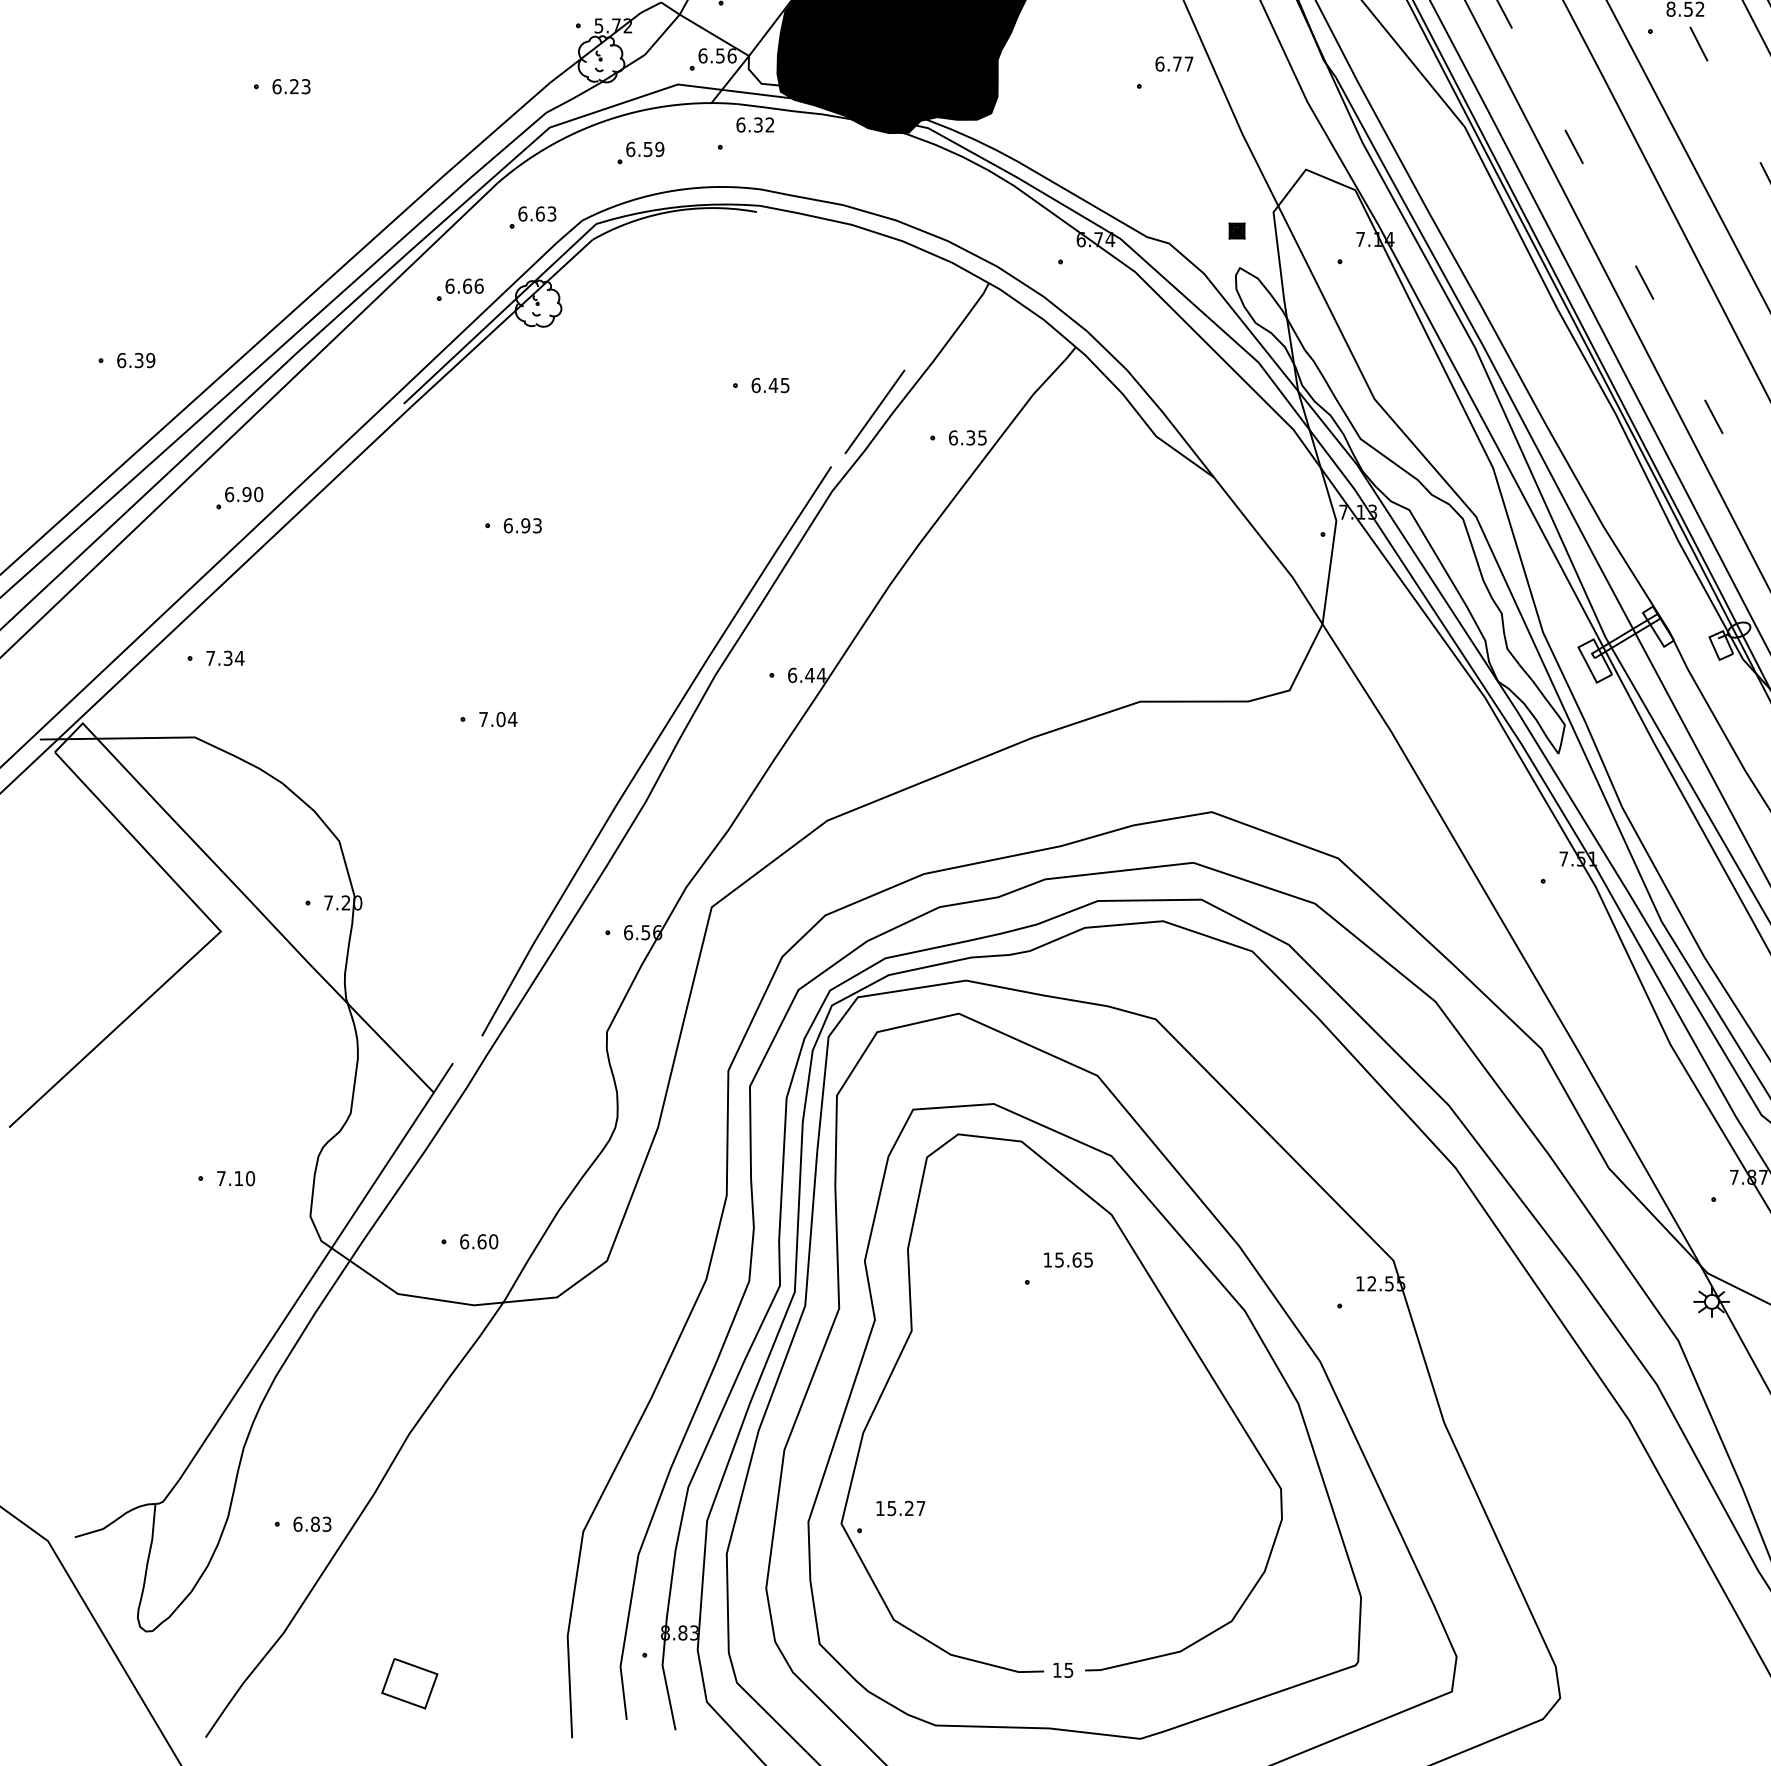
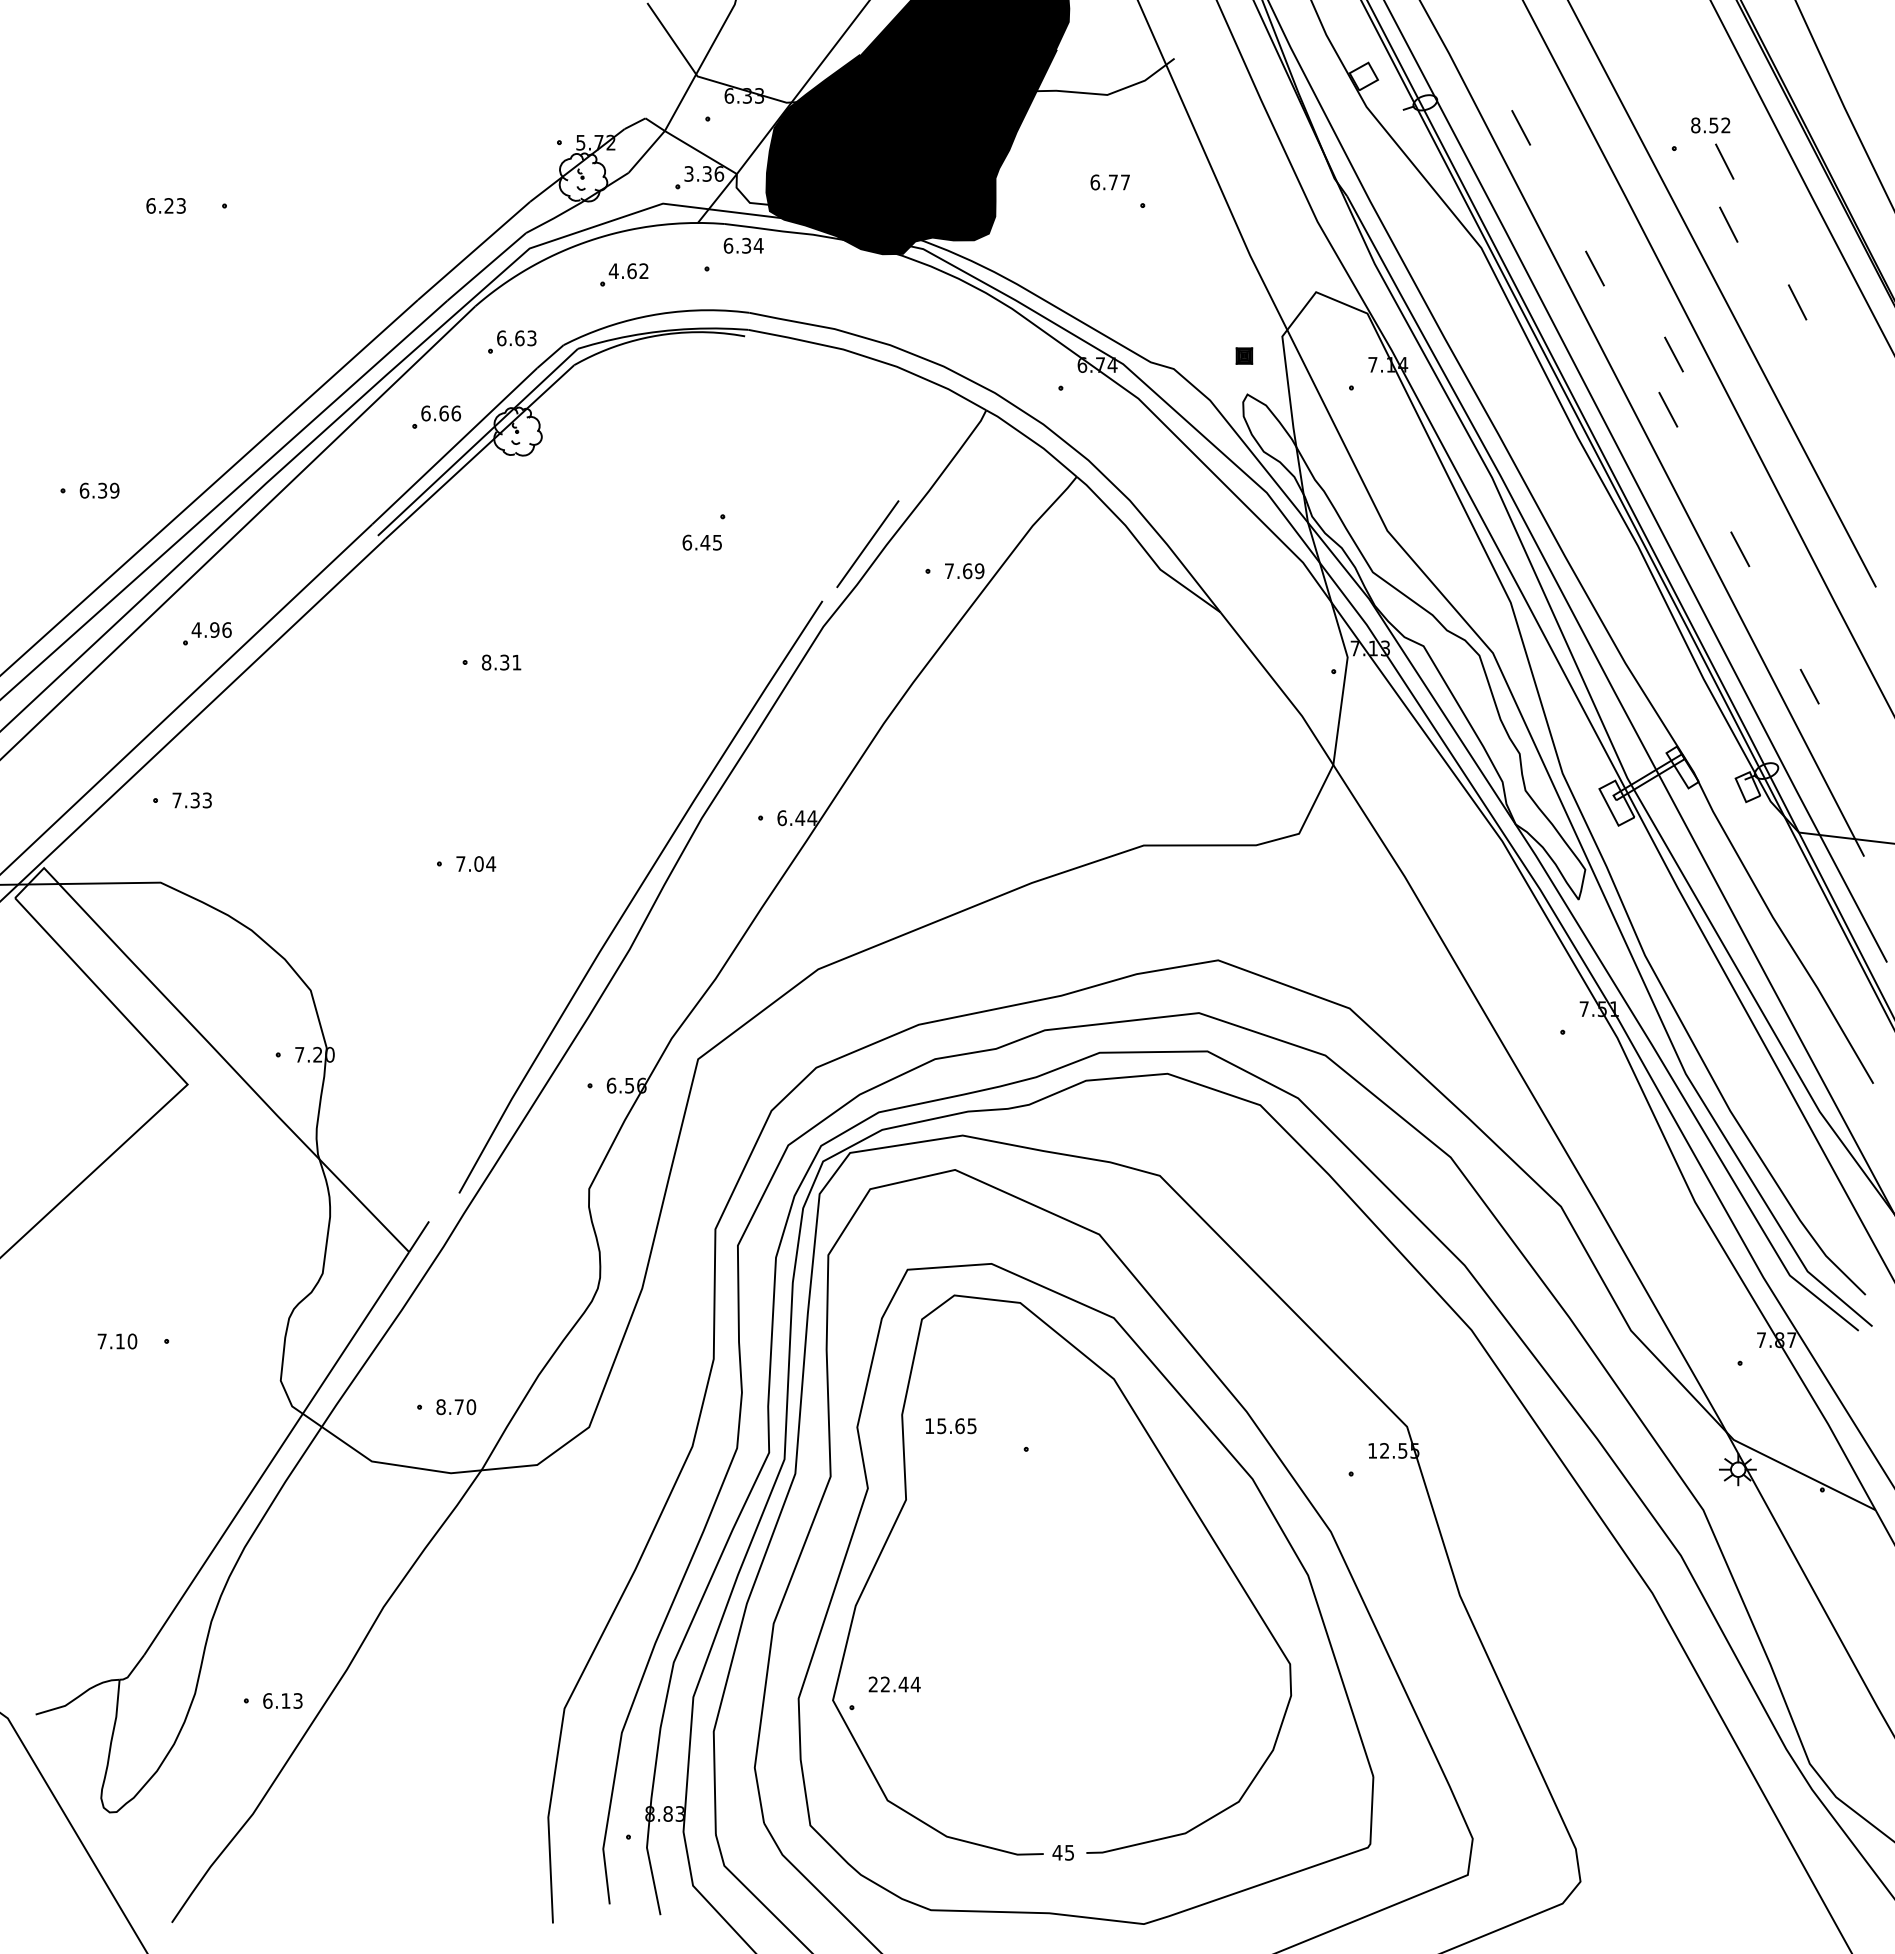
text: (711, 55) -> (697, 173), 6.56 -> 3.36
text: (1173, 64) -> (1109, 182), moved
text: (290, 86) -> (165, 205), moved
line: (1702, 104) -> (1728, 224), added
text: (769, 124) -> (758, 245), 6.32 -> 6.34
text: (644, 149) -> (628, 271), 6.59 -> 4.62
line: (1649, 229) -> (1673, 354), added
text: (769, 385) -> (701, 542), moved
text: (967, 438) -> (964, 571), 6.35 -> 7.69
text: (243, 493) -> (211, 629), 6.90 -> 4.96
text: (522, 525) -> (501, 662), 6.93 -> 8.31
text: (239, 658) -> (207, 800), 7.34 -> 7.33
text: (236, 1178) -> (117, 1341), moved
text: (473, 1242) -> (450, 1407), 6.60 -> 8.70
text: (1067, 1260) -> (950, 1426), moved
text: (900, 1508) -> (894, 1684), 15.27 -> 22.44
text: (314, 1523) -> (285, 1700), 6.83 -> 6.13
text: (1057, 1670) -> (1057, 1852), 15 -> 45
part: (409, 1683) -> (383, 1866), removed

